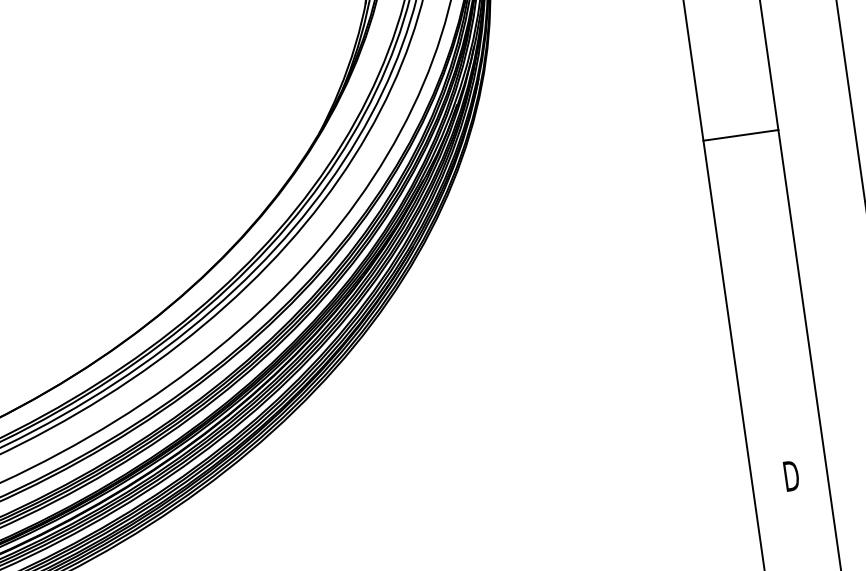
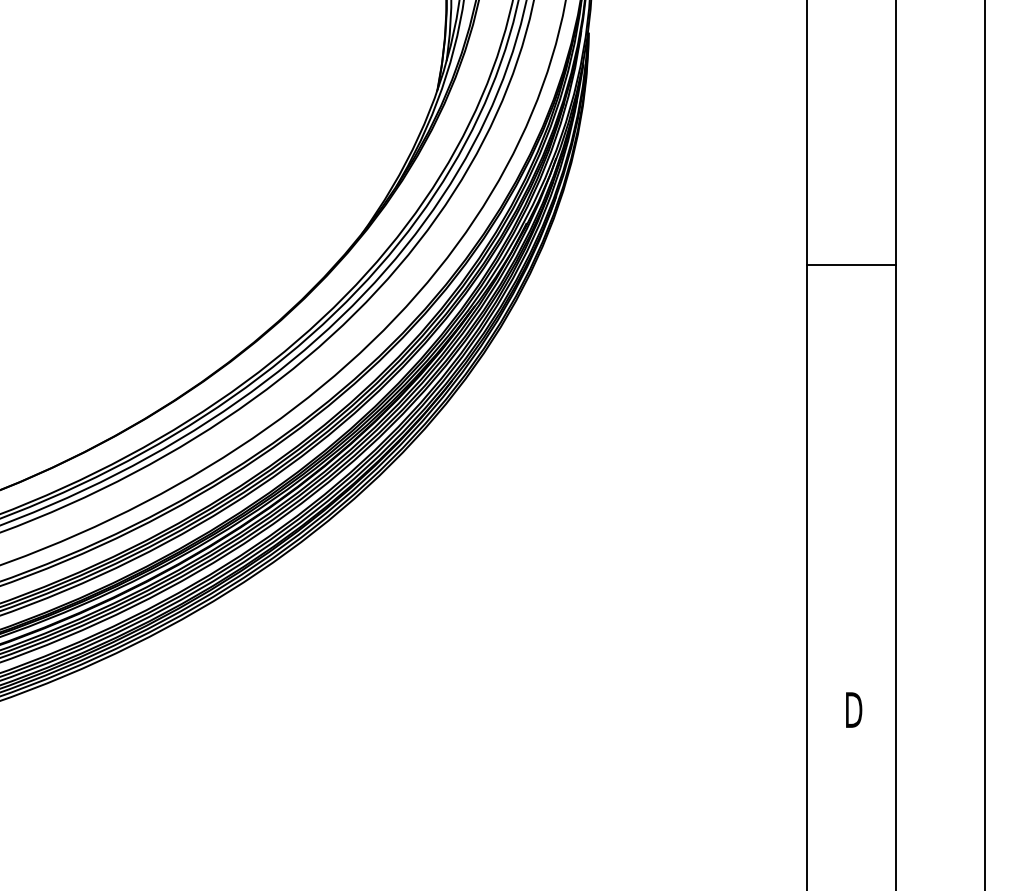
line: (740, 135) -> (851, 264), moved

